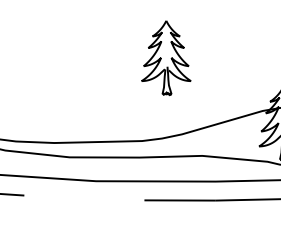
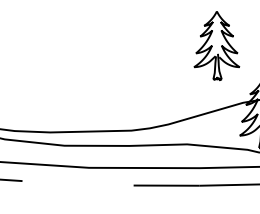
part: (165, 58) -> (216, 46), moved

